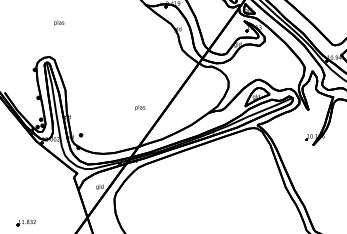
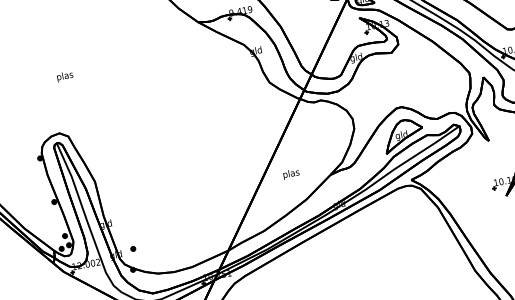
text: (140, 107) -> (291, 173), moved

